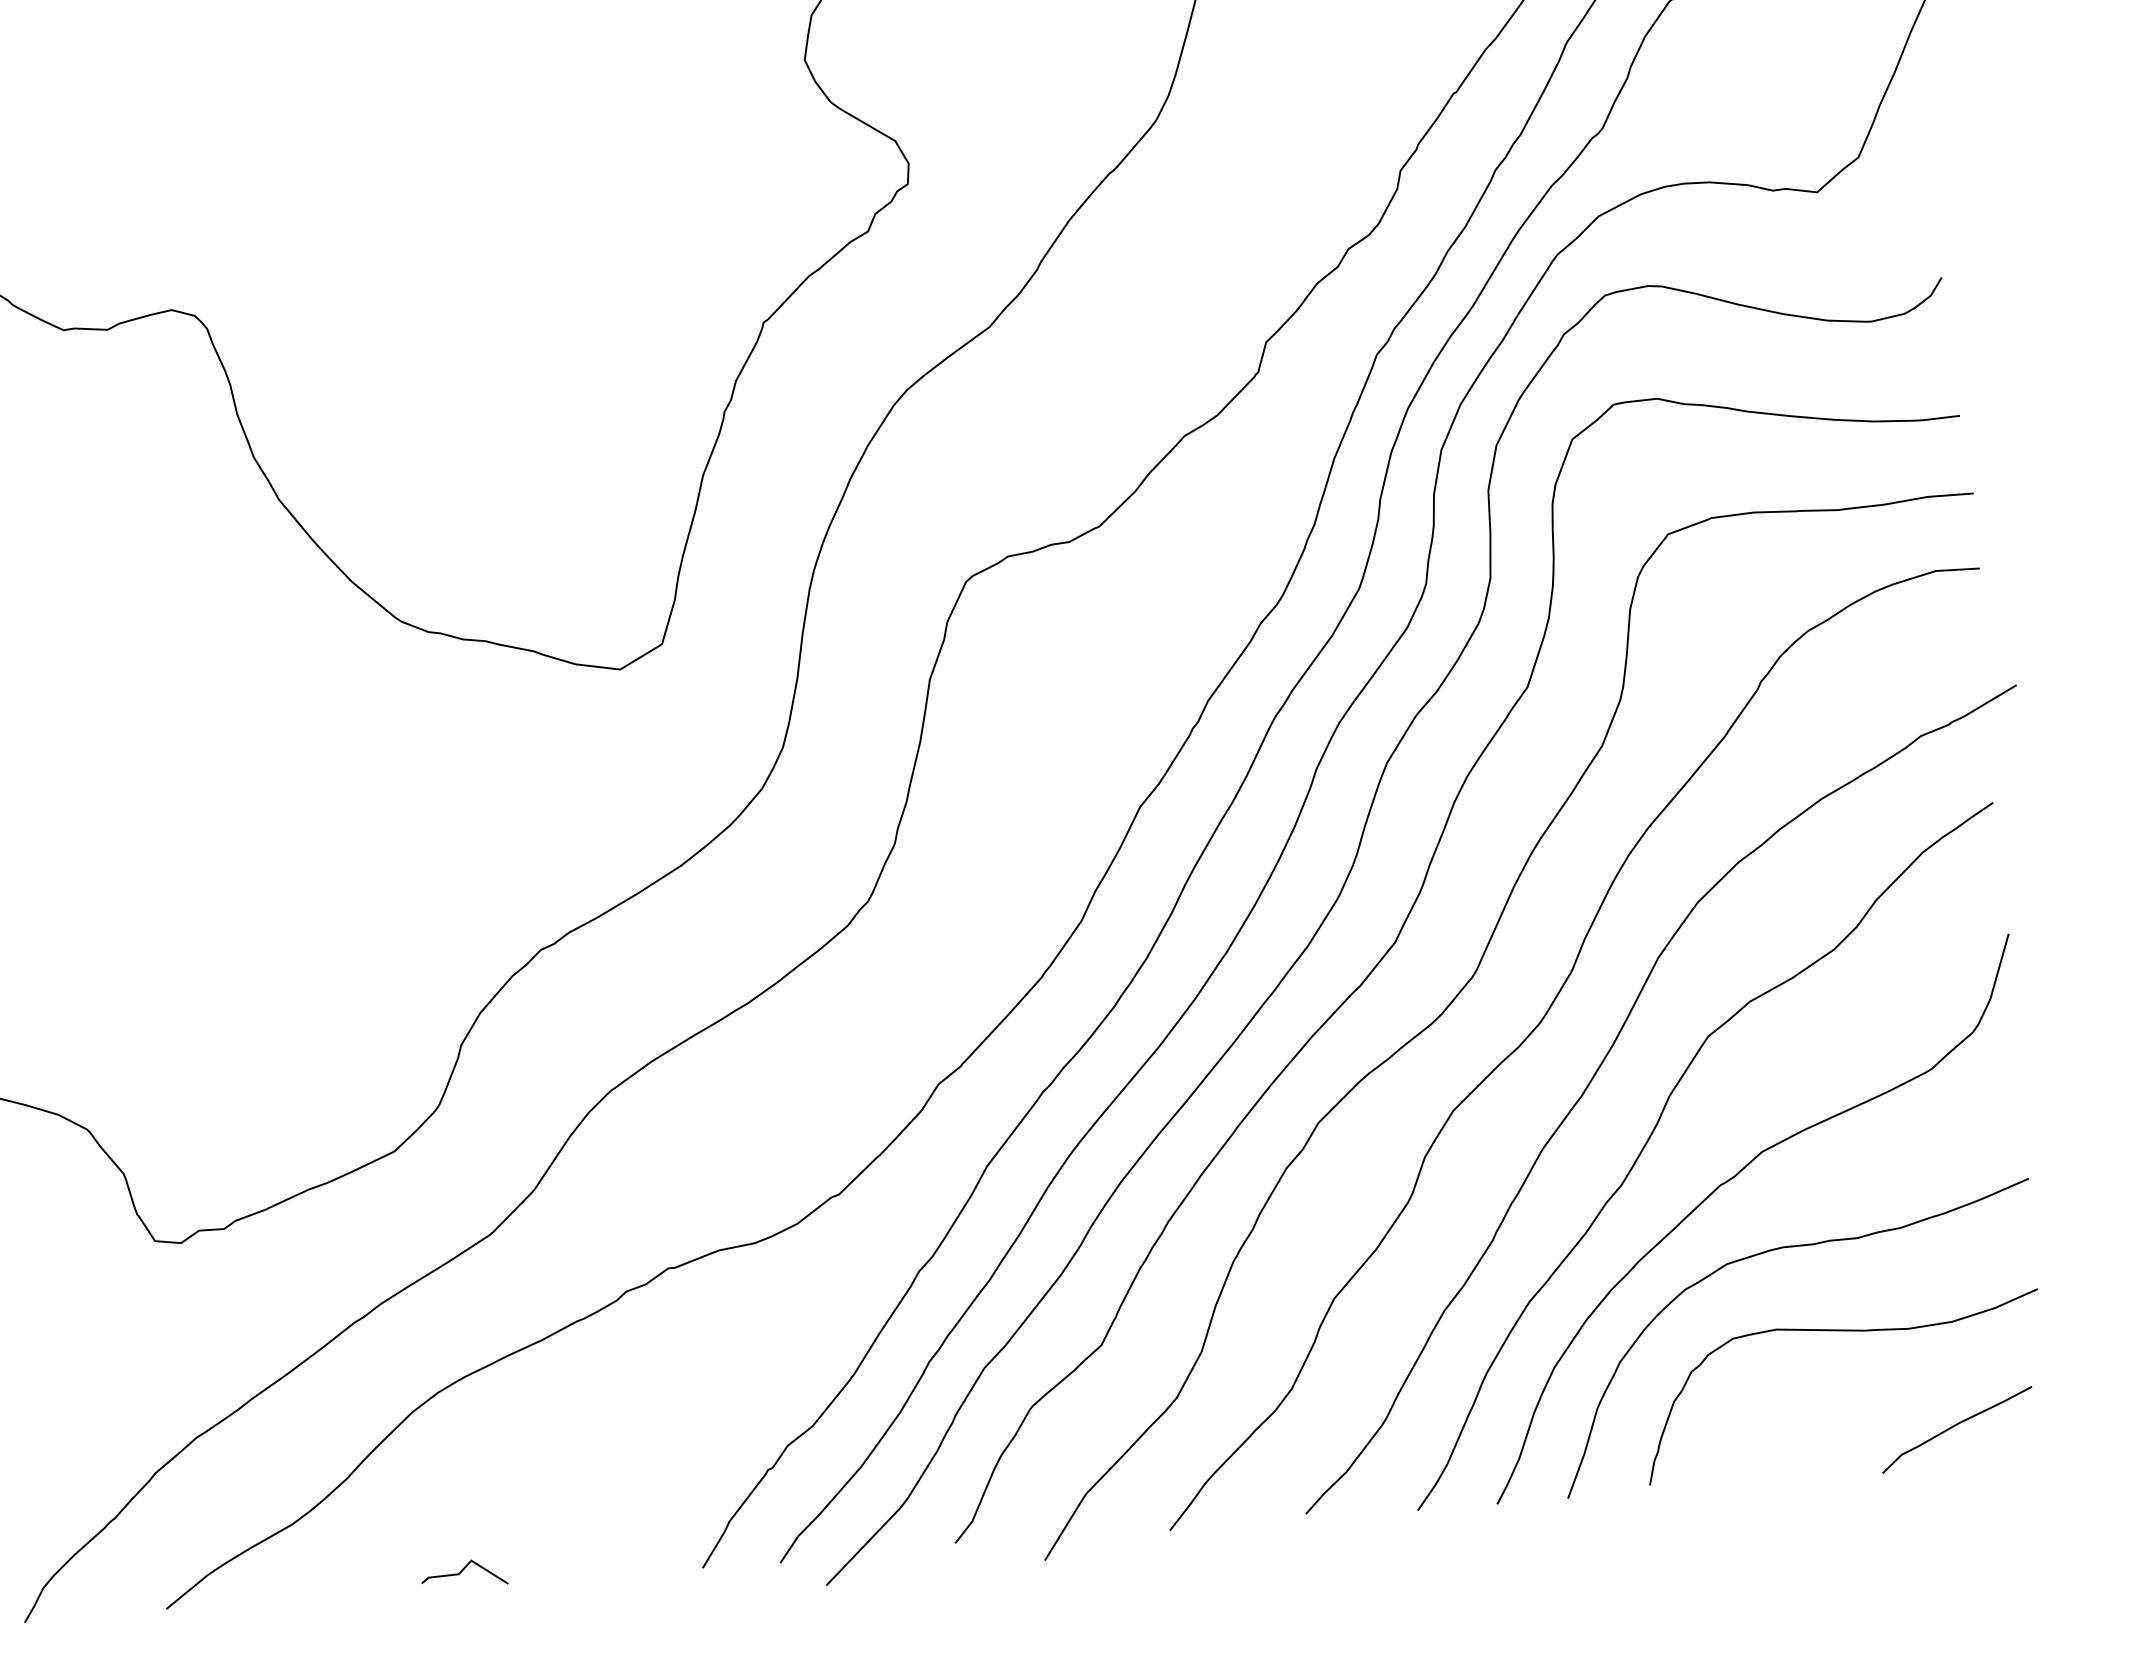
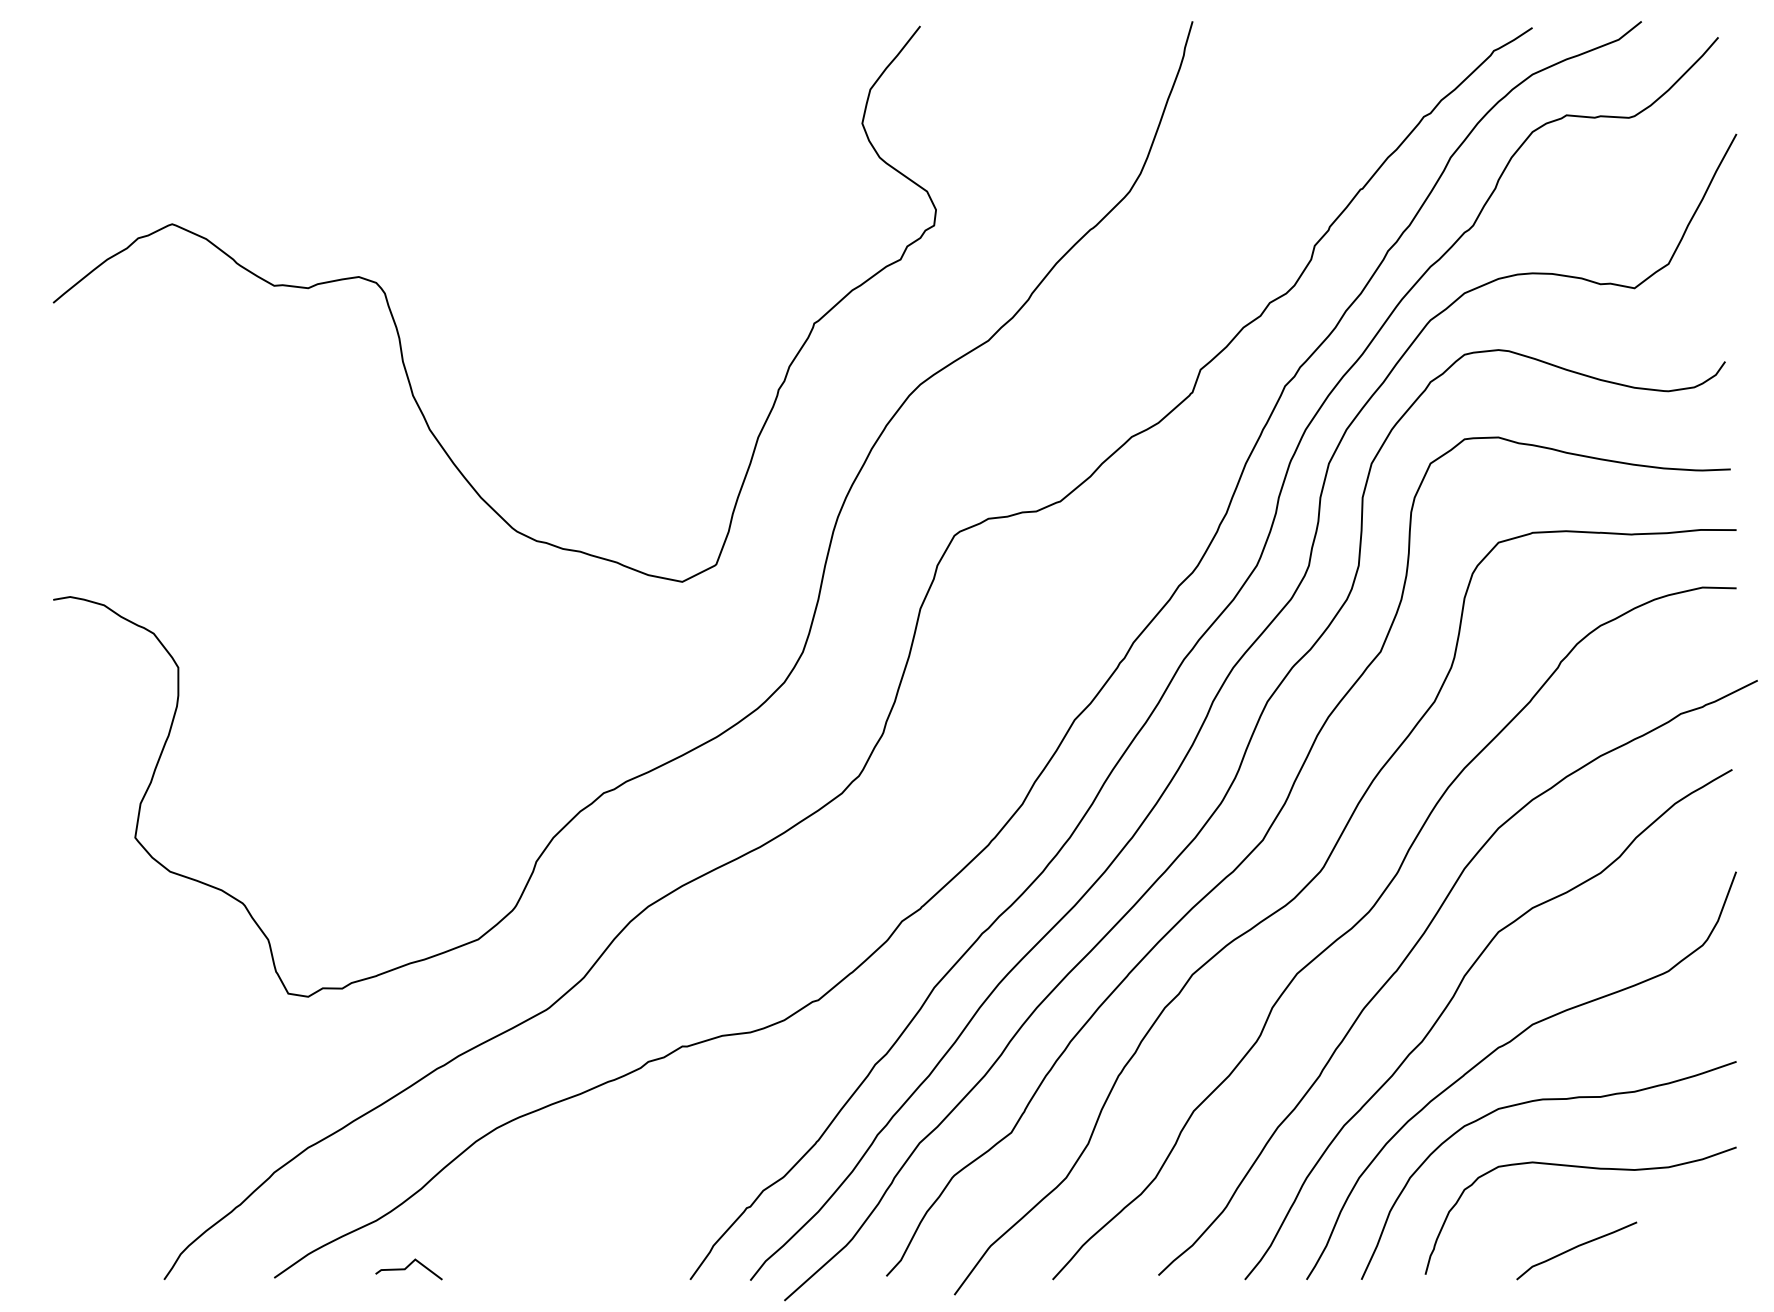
curve: (1955, 1426) -> (1575, 1248), moved
line: (462, 1572) -> (407, 1268), moved

